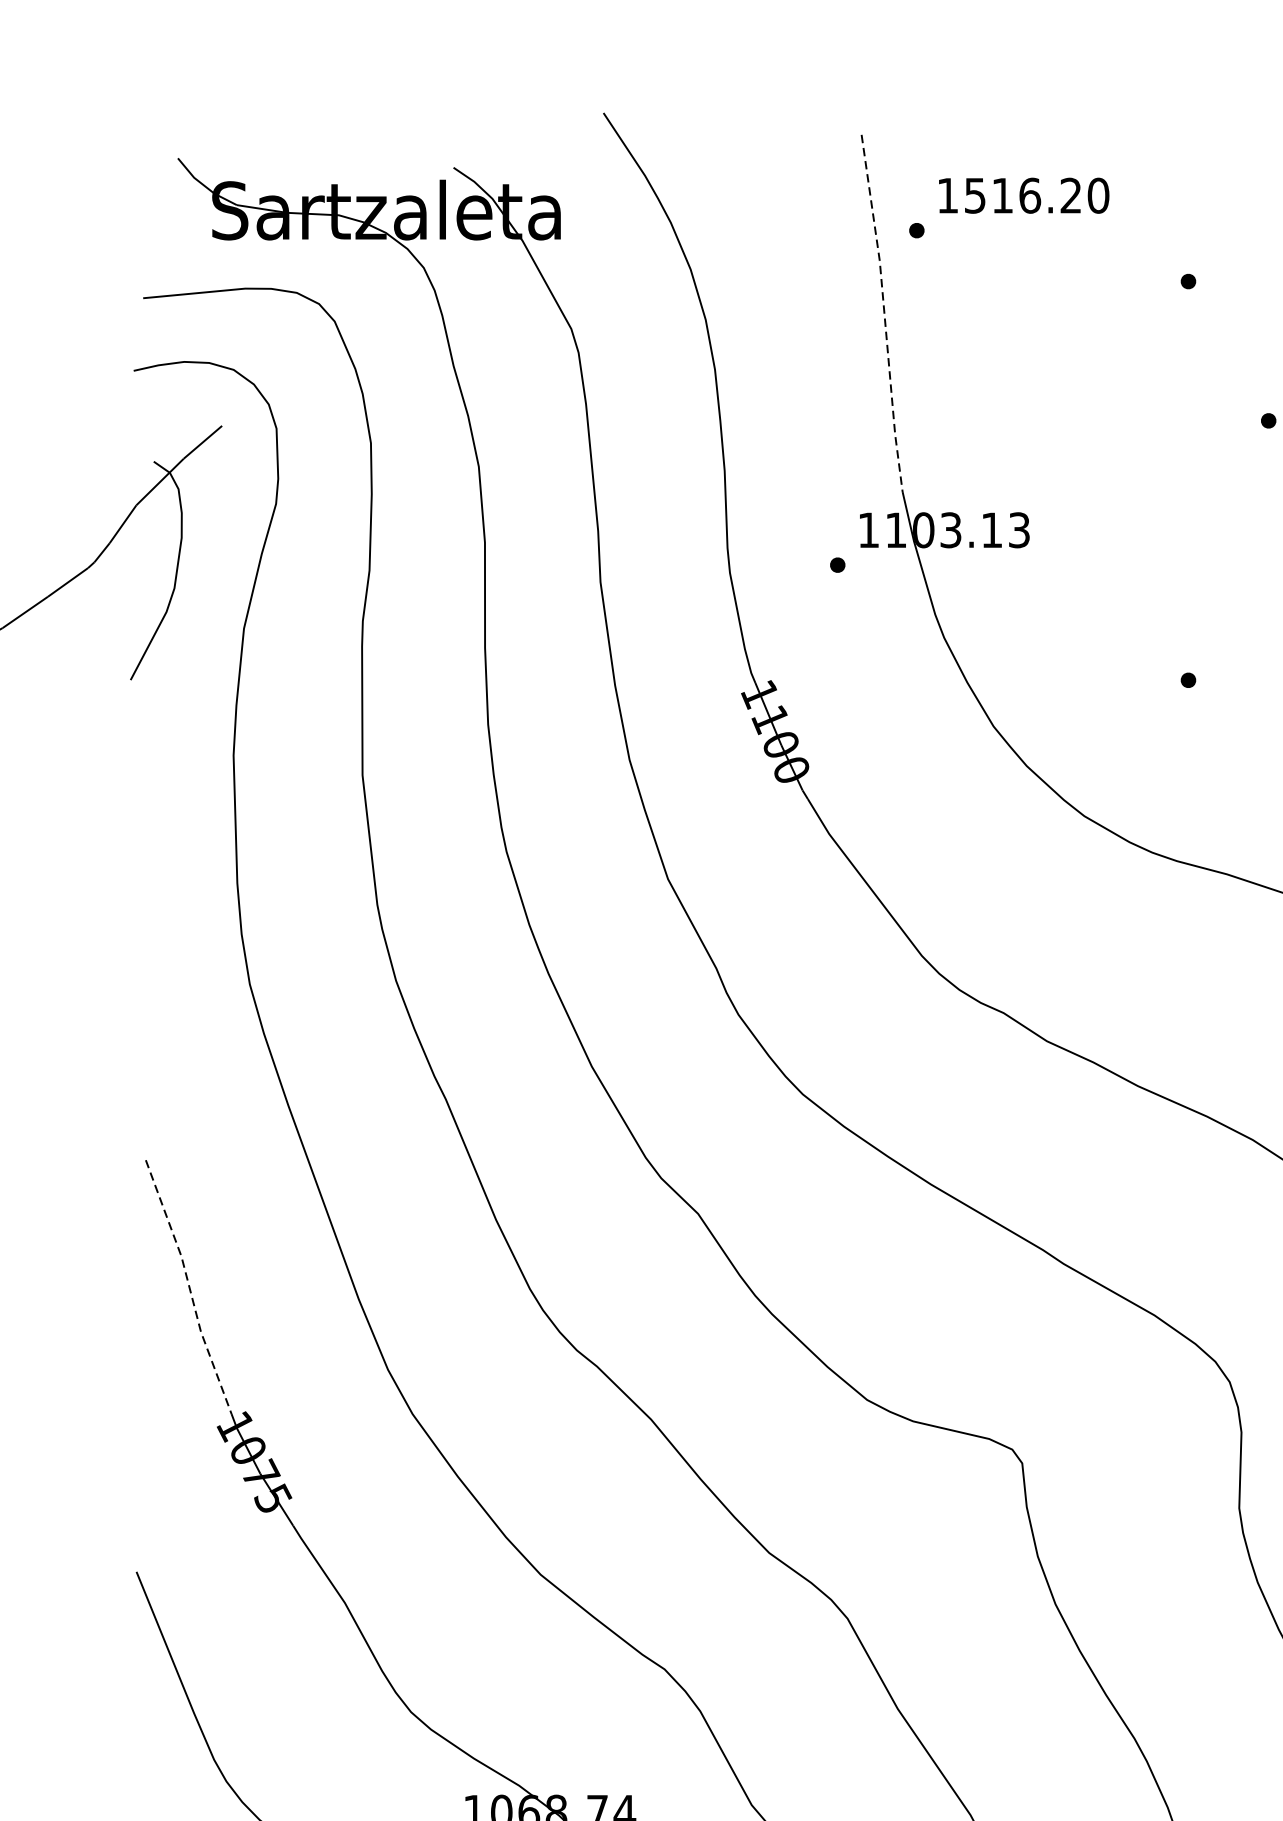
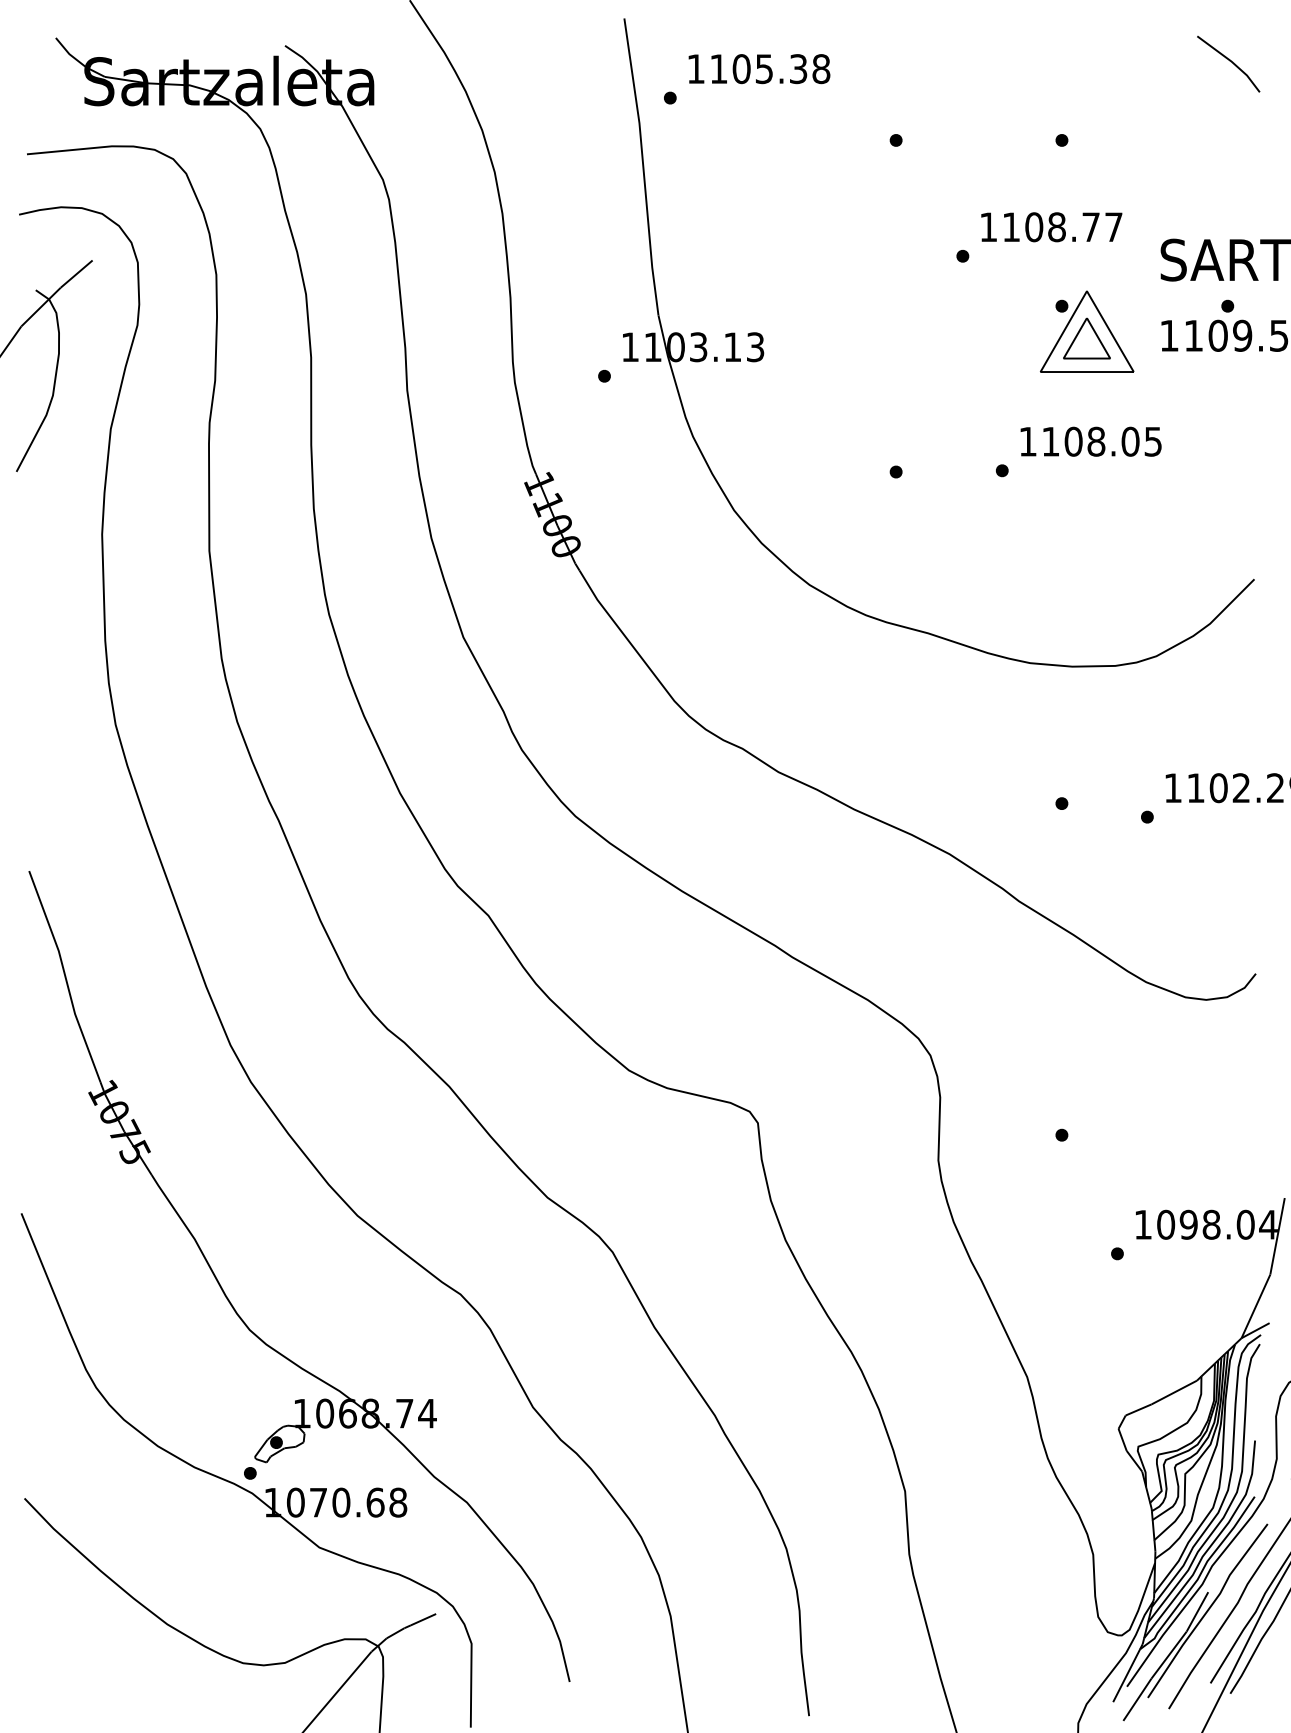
text: (1037, 196) -> (770, 69), 1516.20 -> 1105.38
line: (884, 314) -> (643, 167), dashed -> solid
line: (189, 1287) -> (65, 976), dashed -> solid

